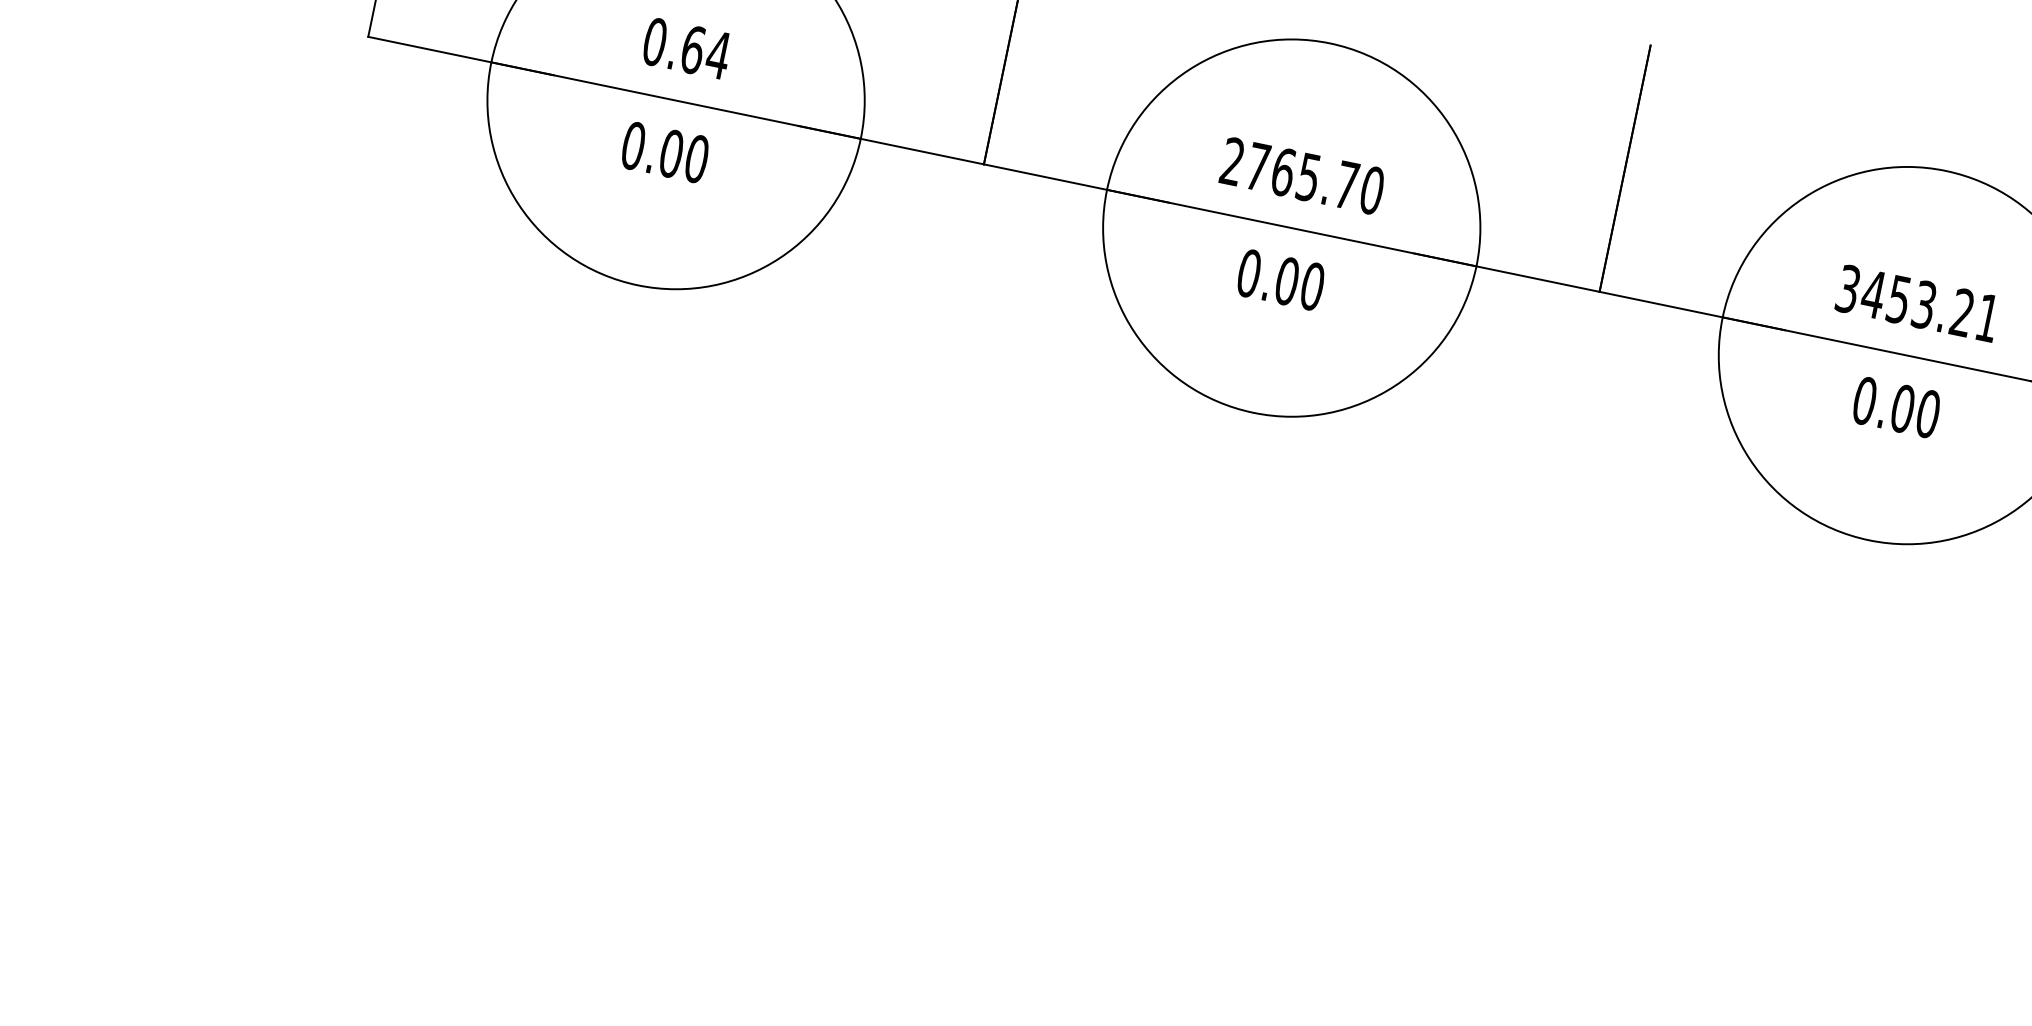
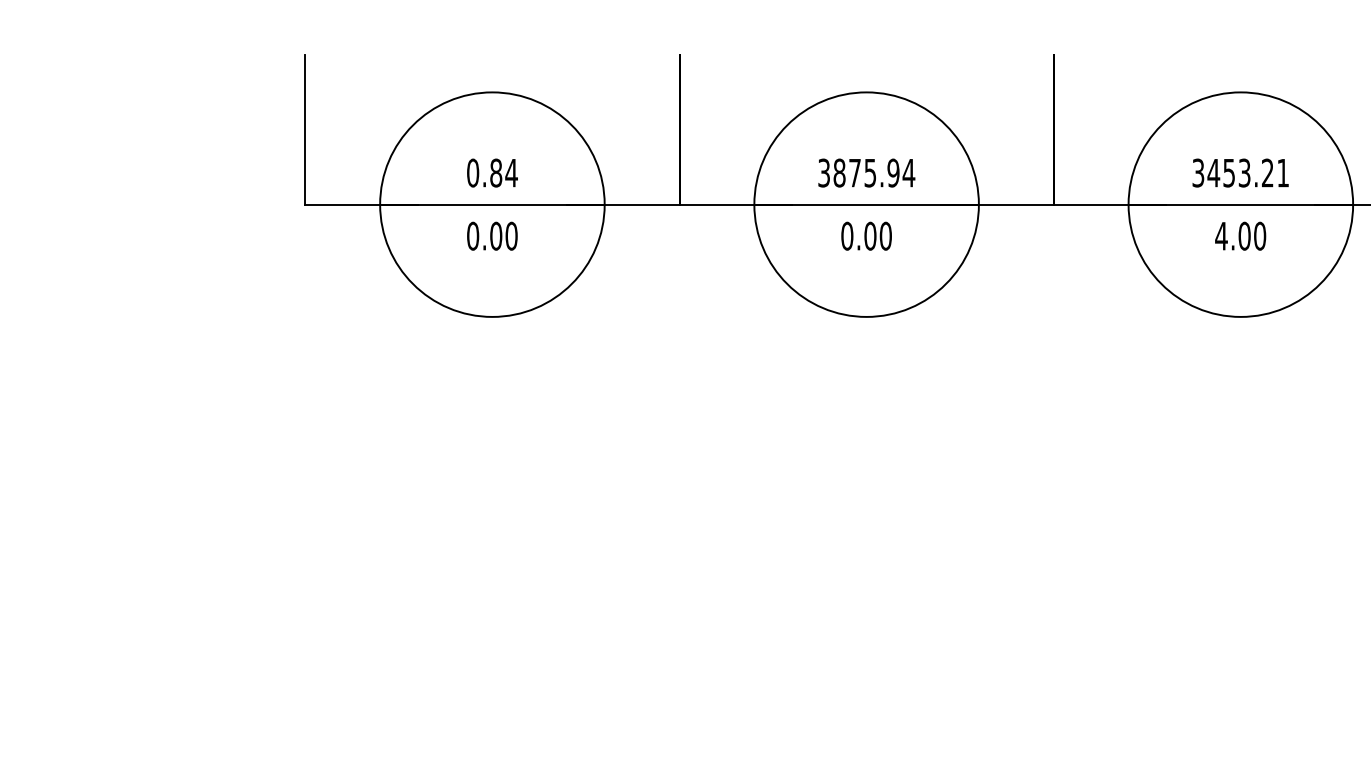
text: (693, 49) -> (496, 172), 0.64 -> 0.84
text: (1302, 175) -> (866, 172), 2765.70 -> 3875.94
text: (1865, 399) -> (1221, 235), 0.00 -> 4.00

